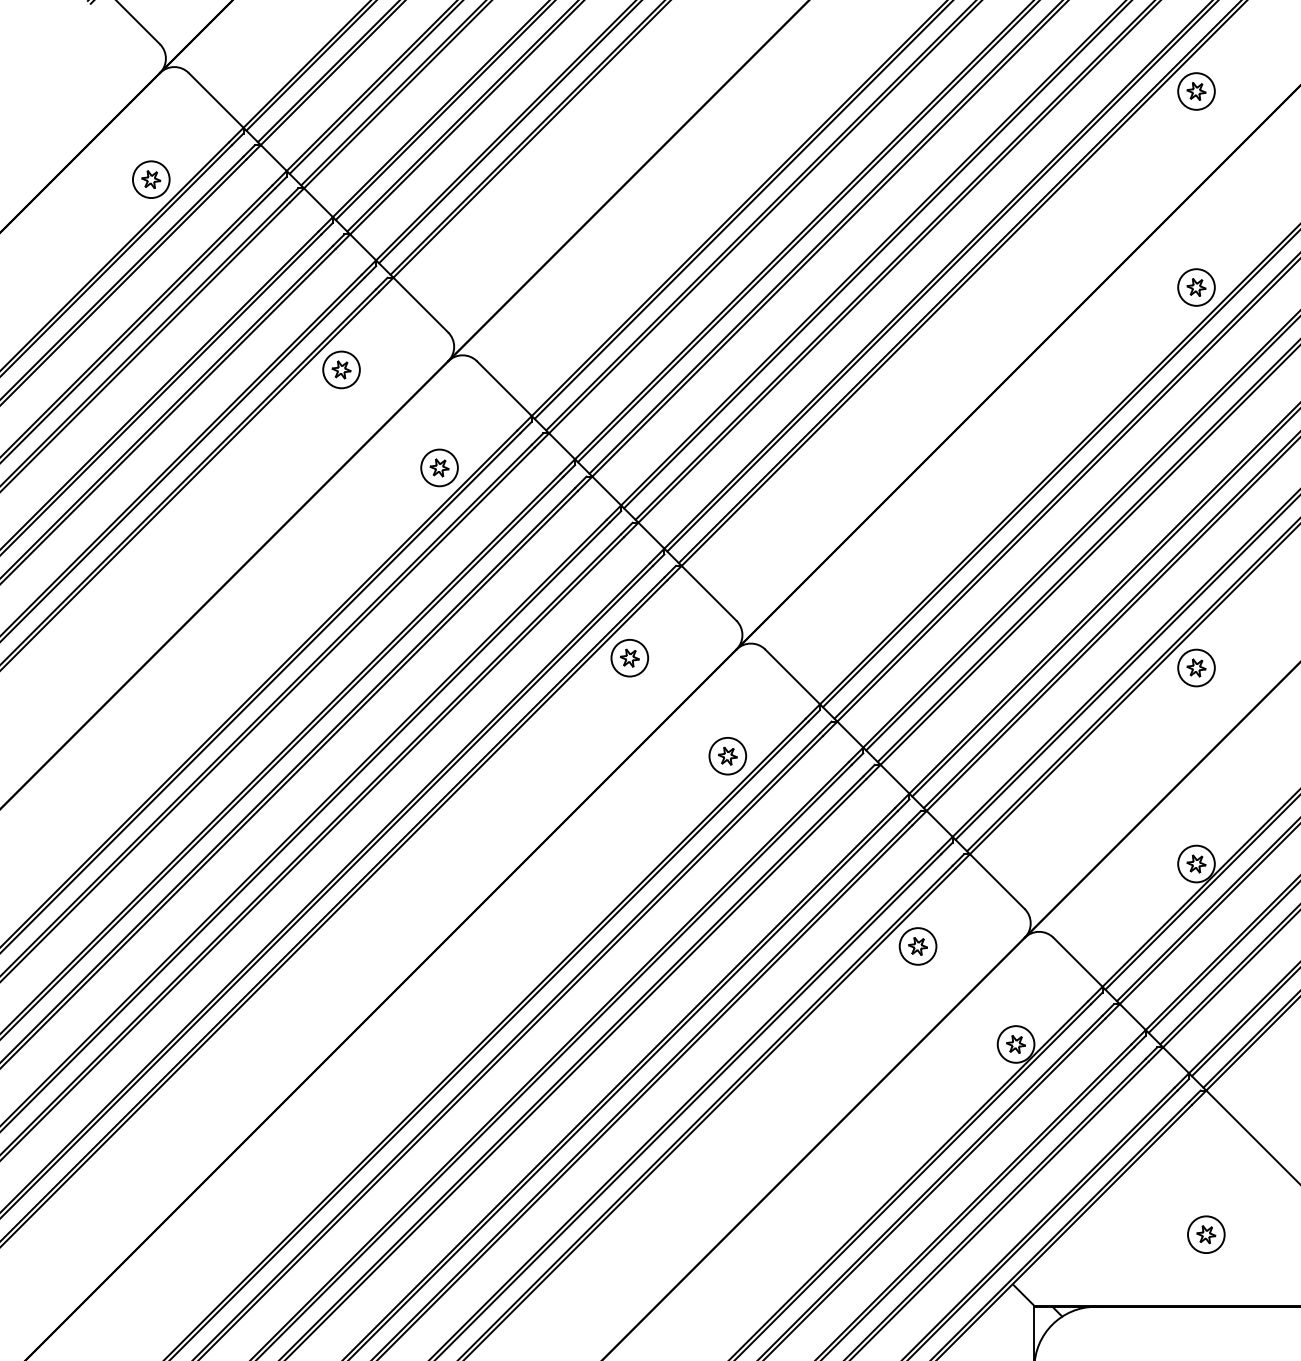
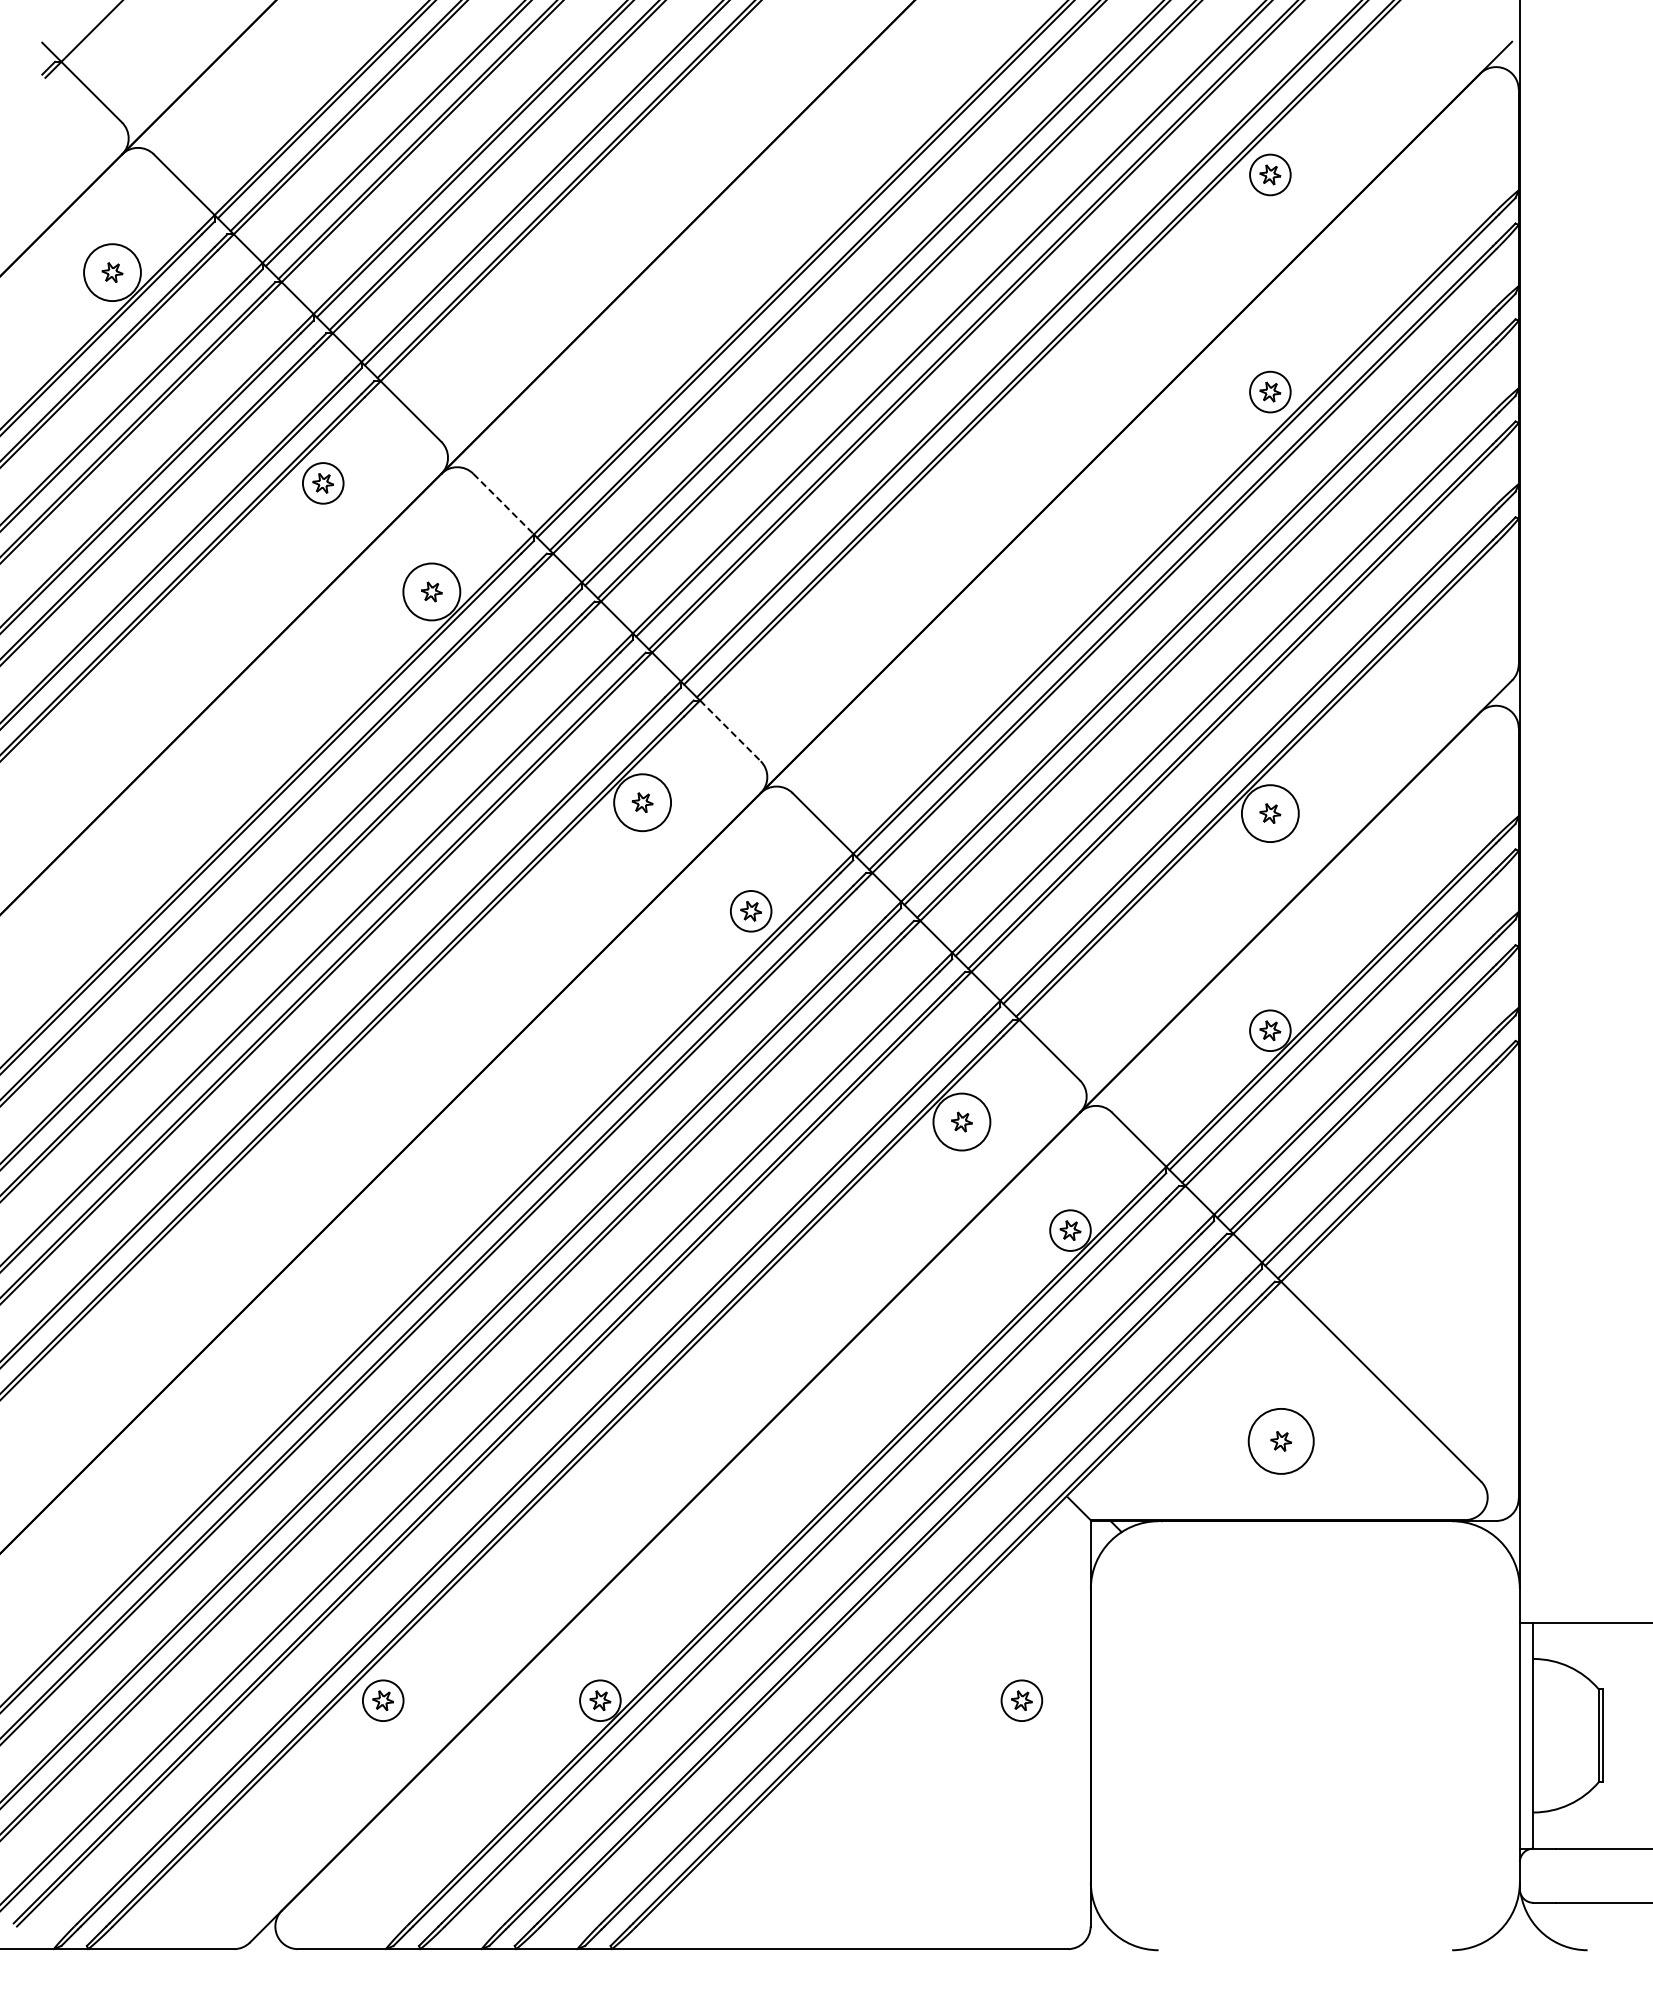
circle: (151, 179) -> (112, 272), size x1.4
line: (504, 388) -> (503, 504), solid -> dashed
circle: (439, 467) -> (431, 591), size x1.4
line: (709, 592) -> (730, 730), solid -> dashed
circle: (629, 657) -> (642, 802), size x1.4
circle: (1196, 667) -> (1270, 813), size x1.4
circle: (917, 945) -> (961, 1121), size x1.4
circle: (1205, 1234) -> (1280, 1441), size x1.6

